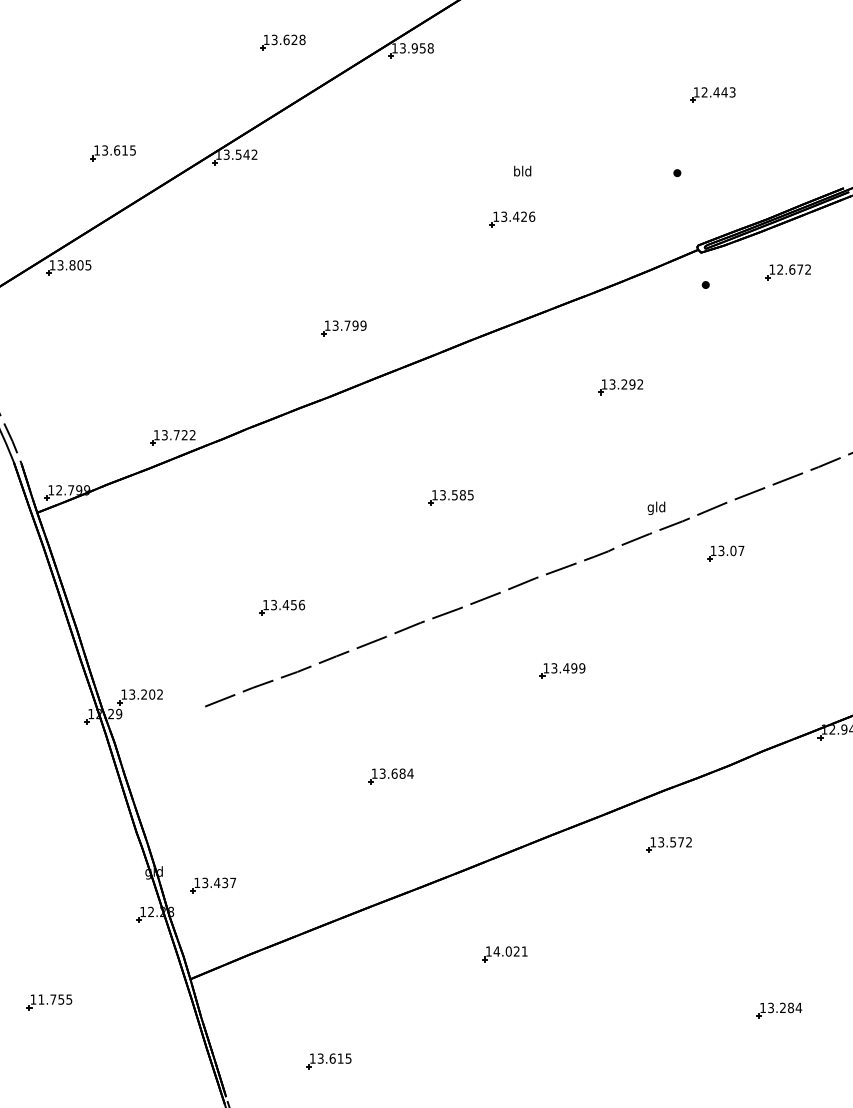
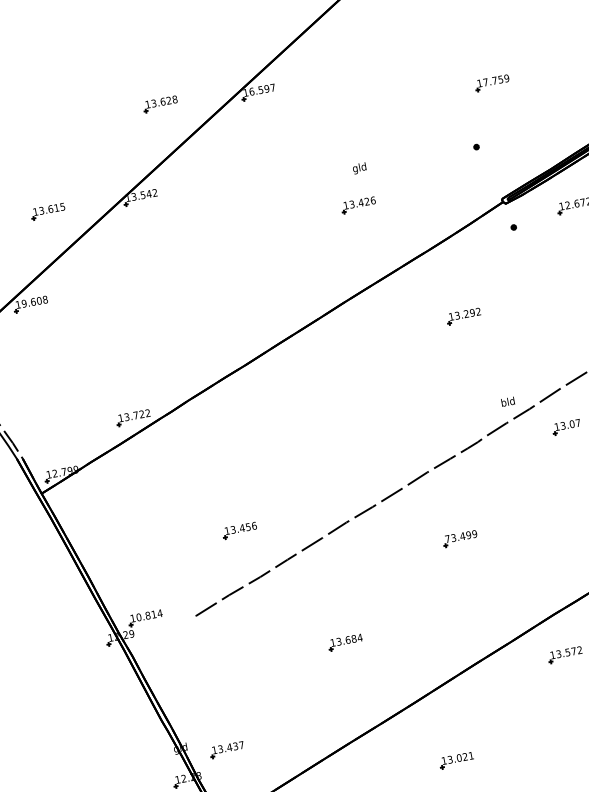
text: (416, 48) -> (262, 89), 13.958 -> 16.597
text: (718, 92) -> (496, 80), 12.443 -> 17.759
text: (516, 172) -> (355, 169), bld -> gld
text: (74, 265) -> (34, 301), 13.805 -> 19.608
part: (343, 328) -> (246, 311), removed
part: (450, 497) -> (351, 423), removed
text: (650, 507) -> (503, 403), gld -> bld
text: (546, 668) -> (447, 539), 13.499 -> 73.499
text: (146, 694) -> (149, 615), 13.202 -> 10.814
text: (496, 951) -> (450, 759), 14.021 -> 13.021

